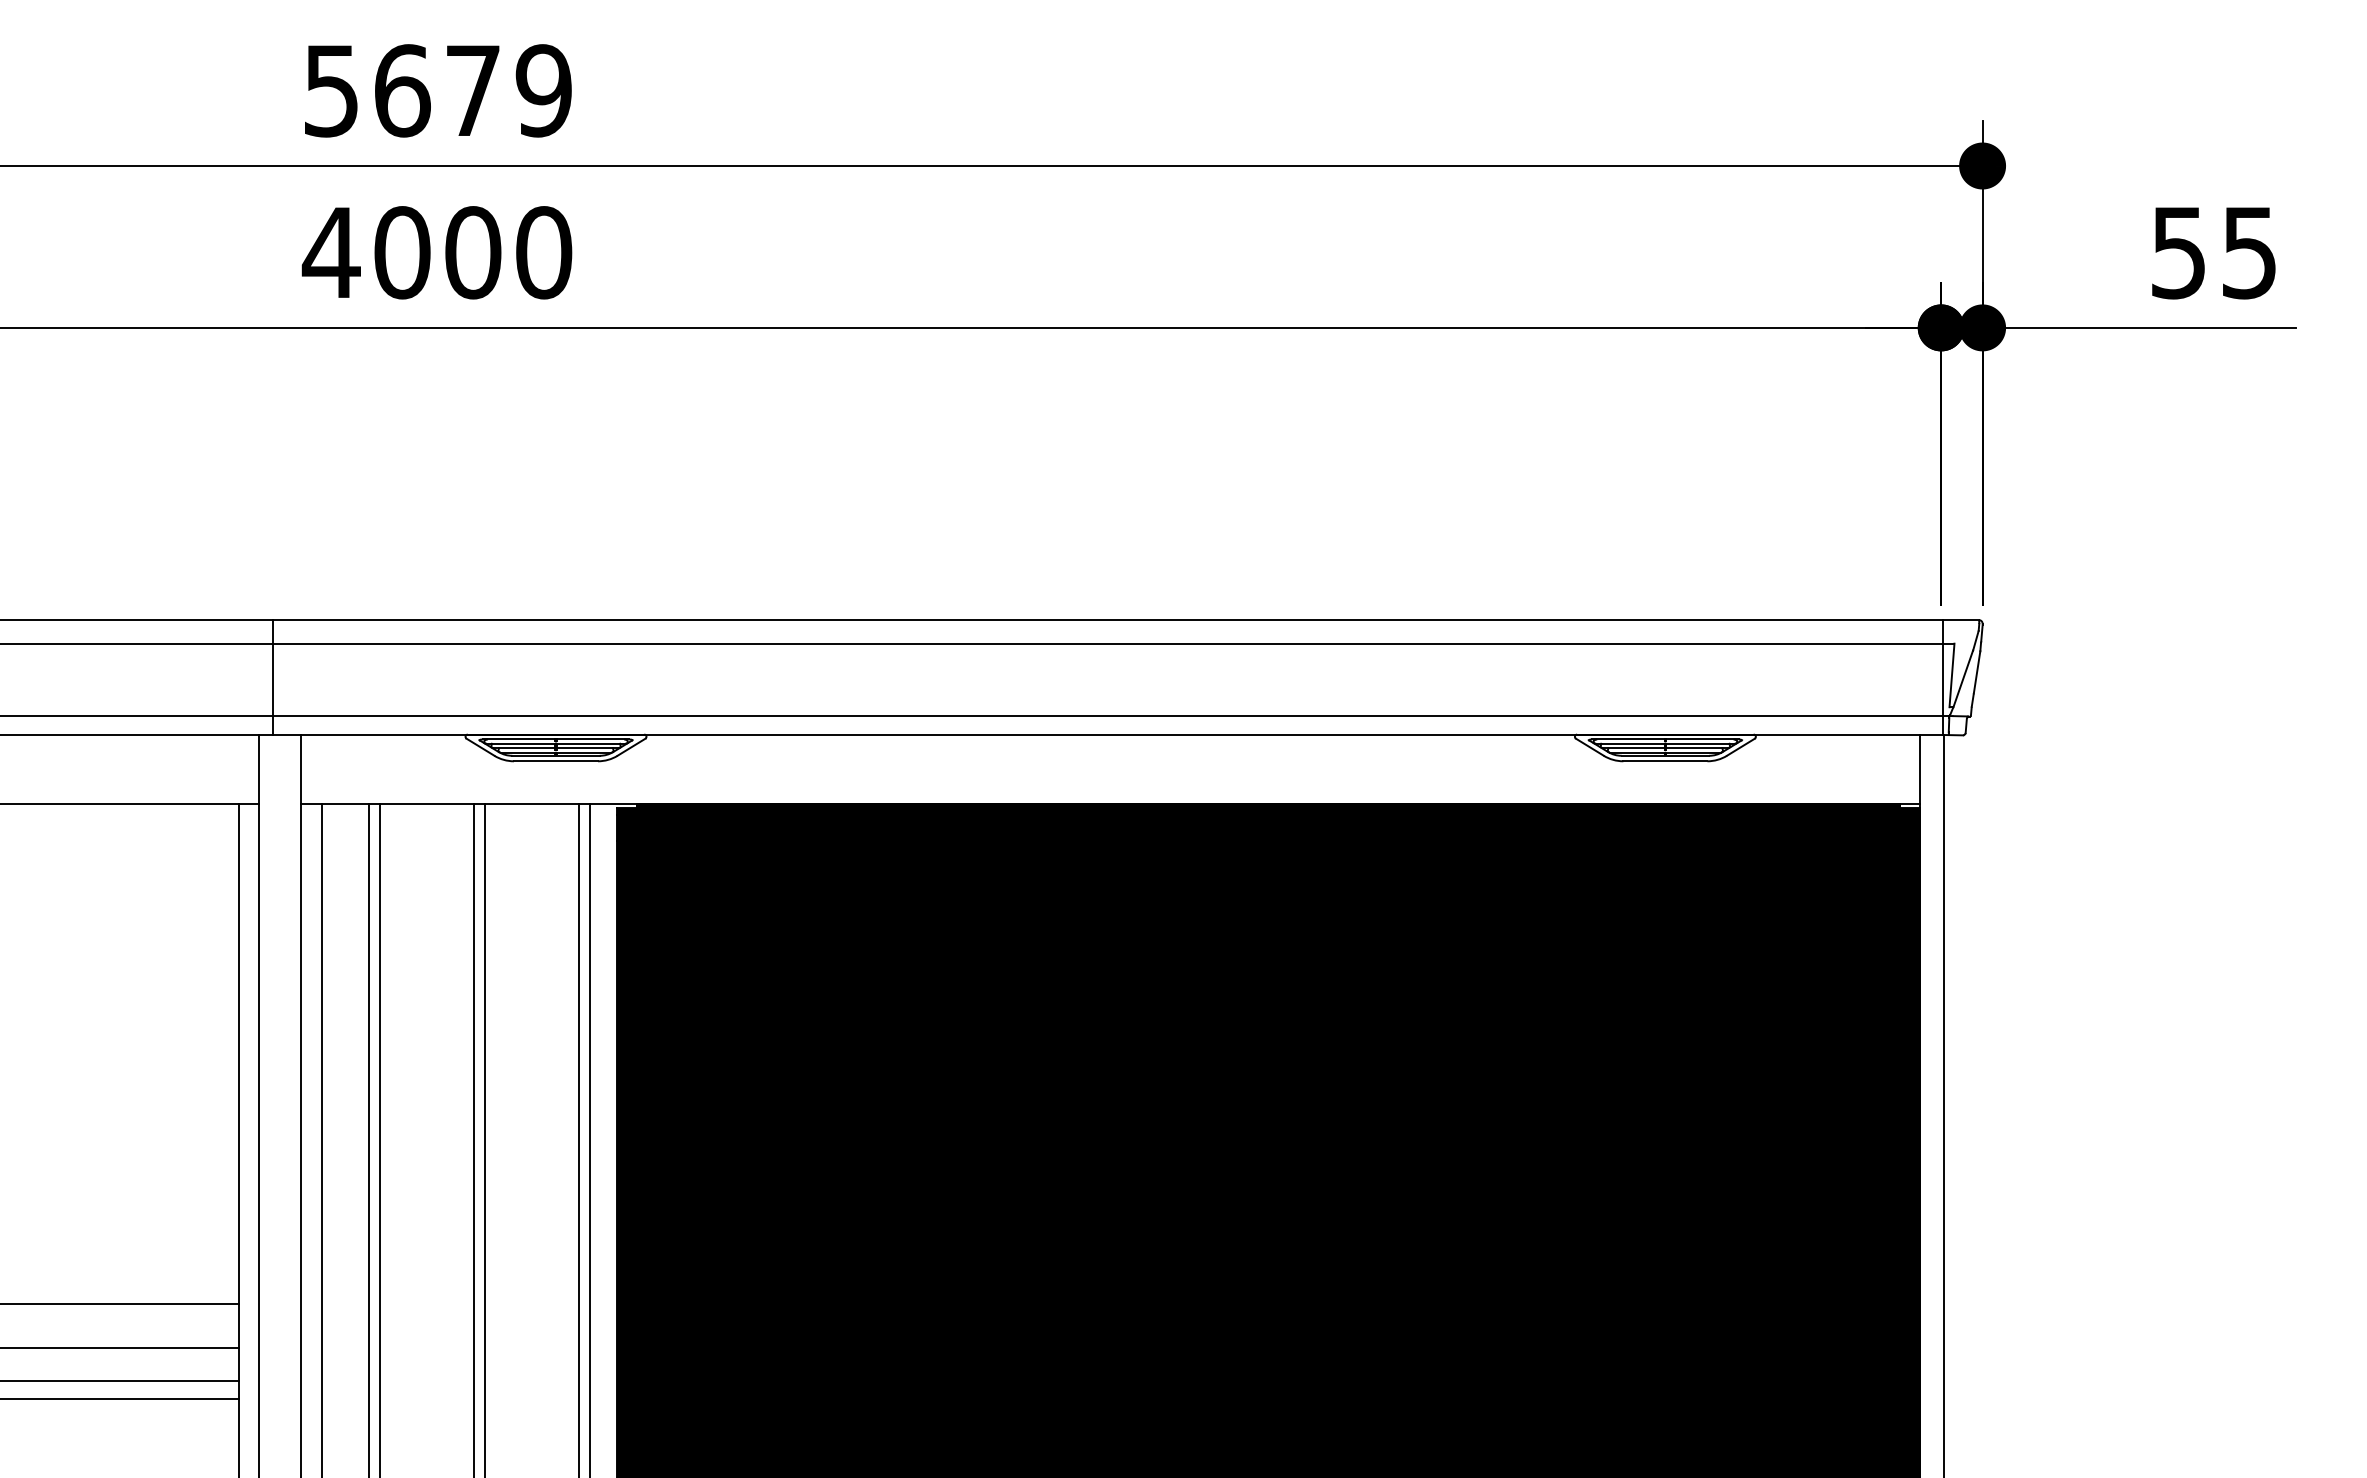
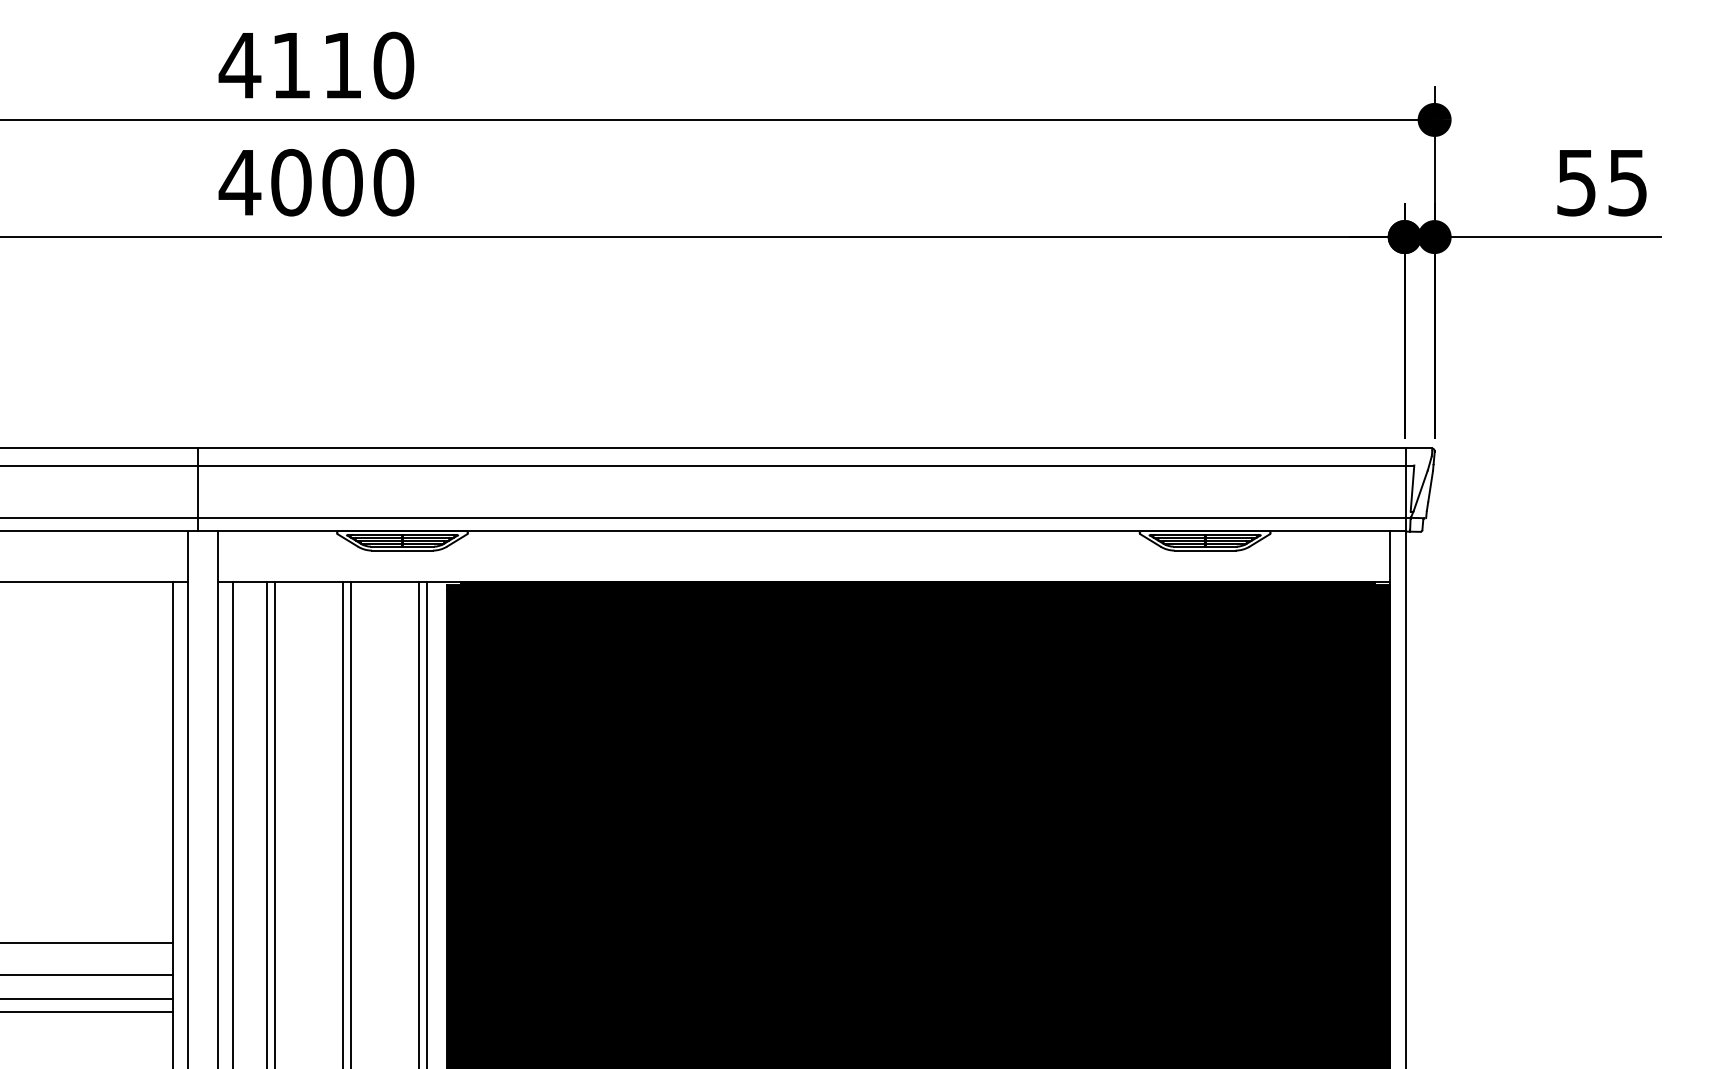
text: (436, 90) -> (316, 65), 5679 -> 4110

